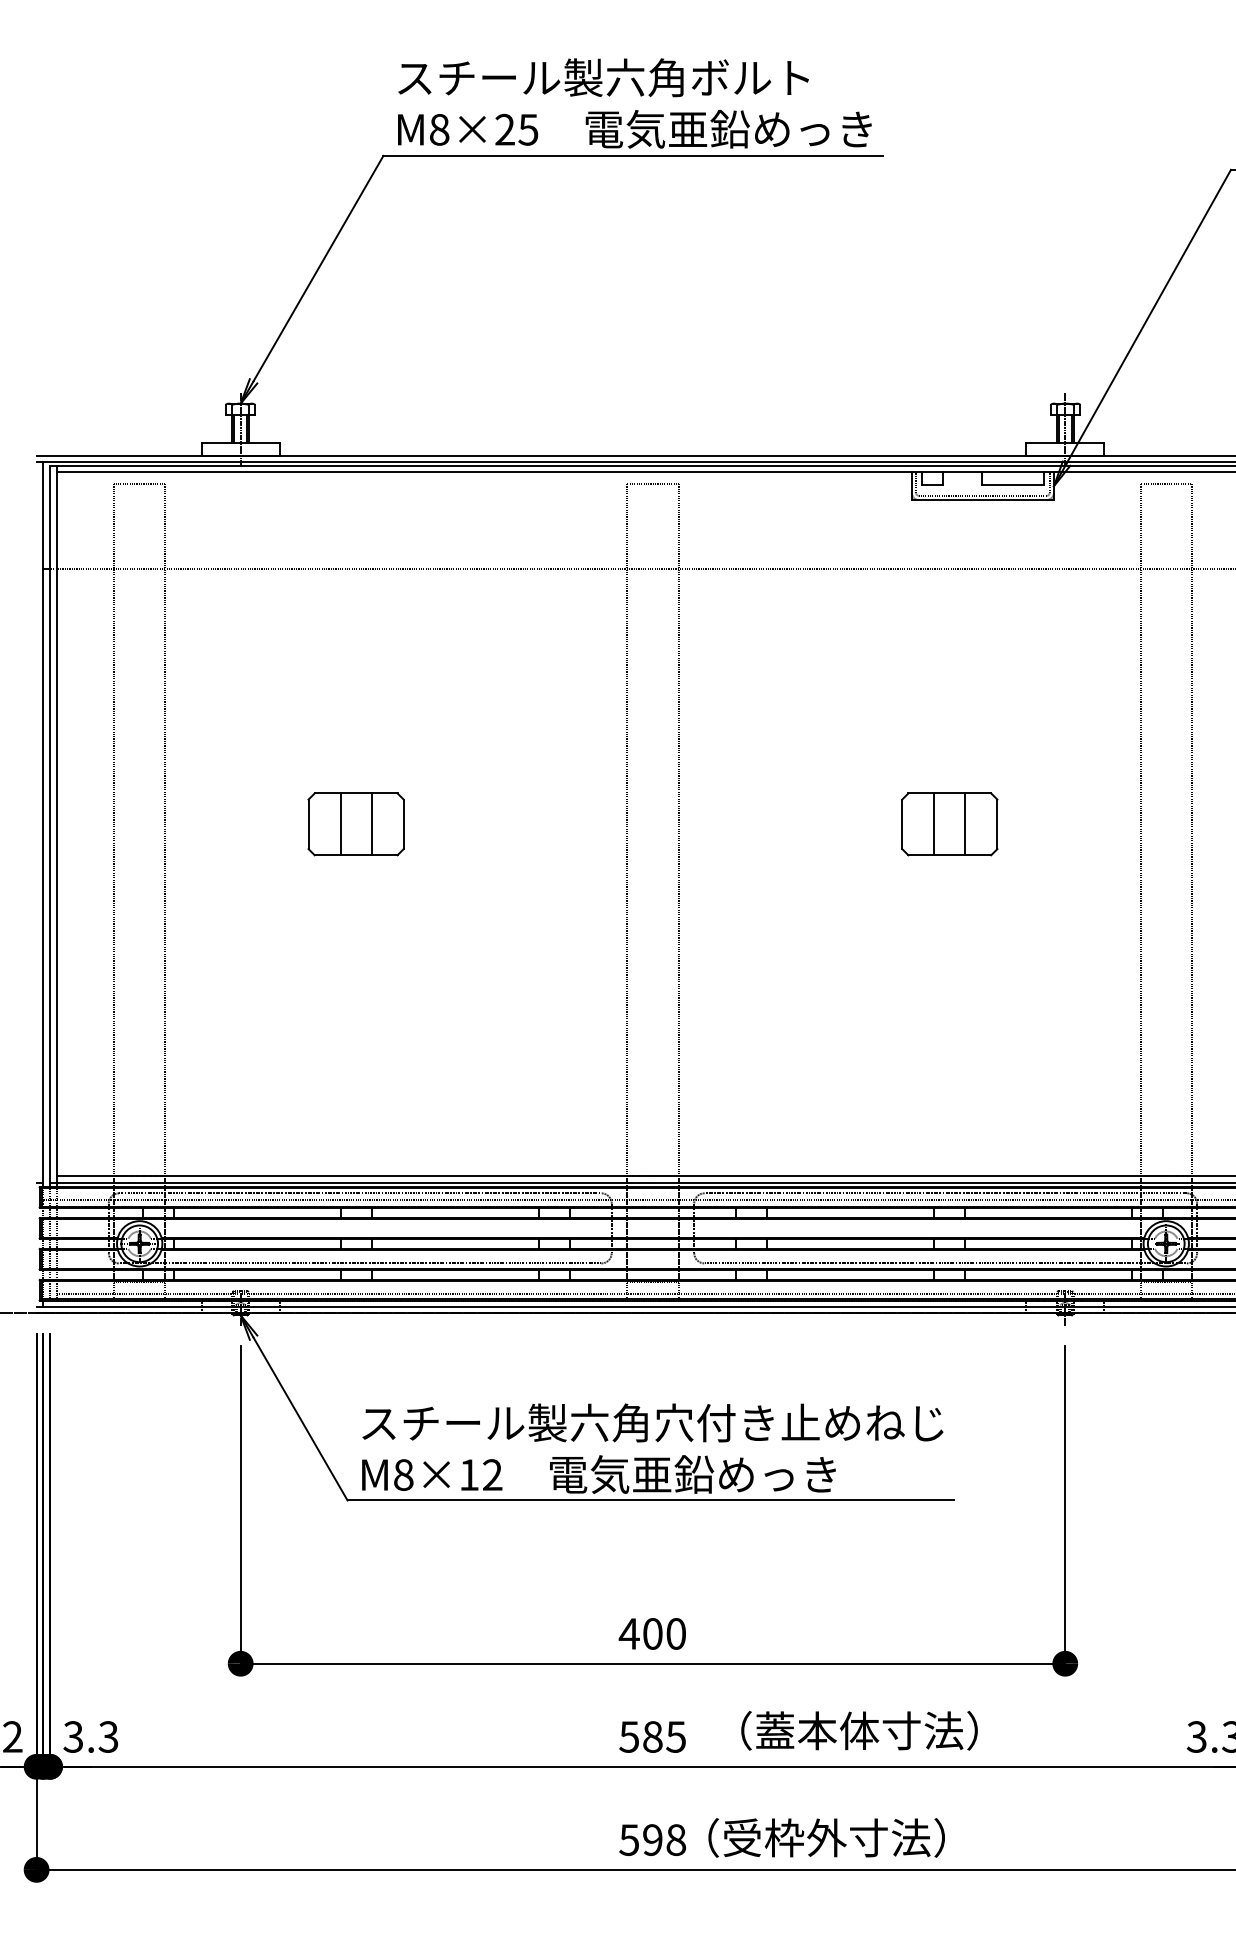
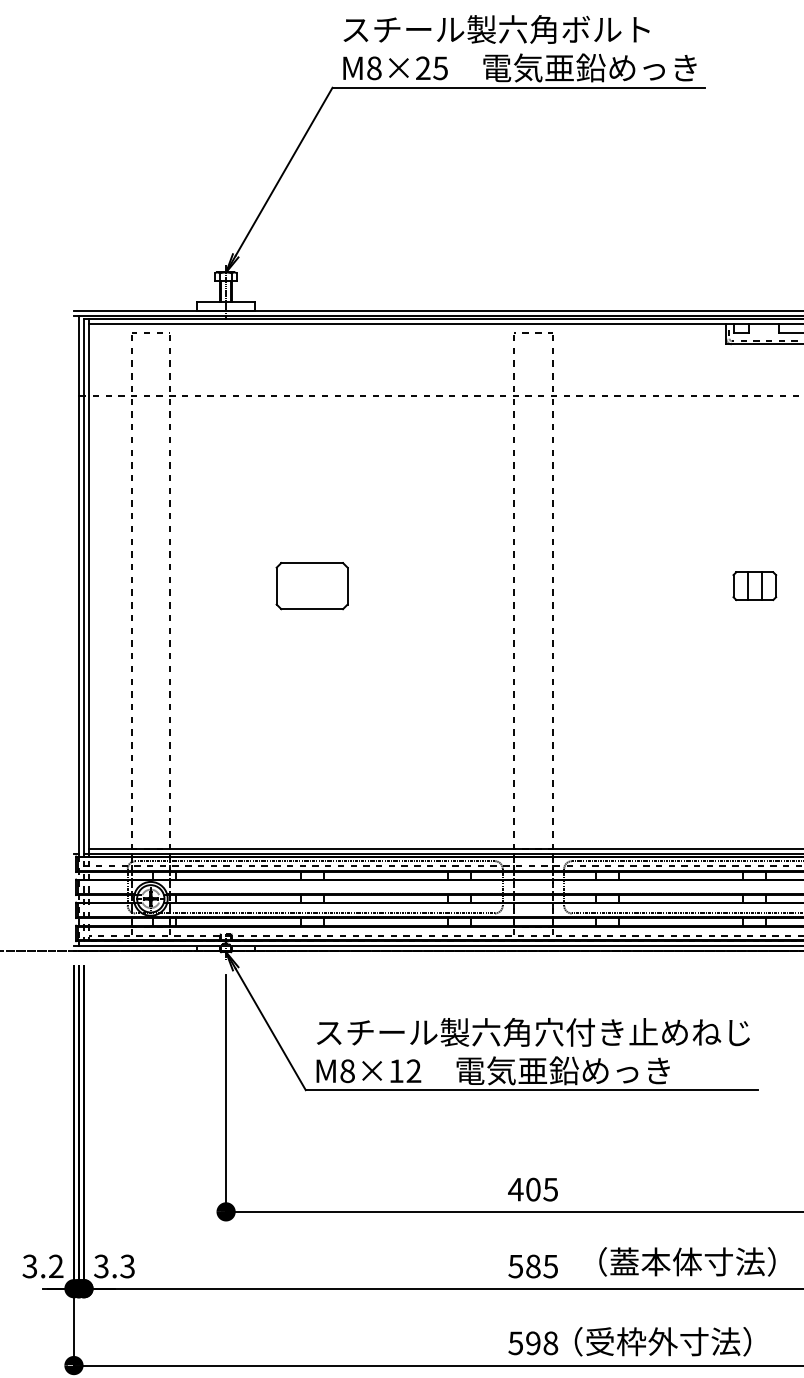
line: (340, 824) -> (300, 586), removed
line: (371, 824) -> (323, 586), removed
part: (949, 824) -> (754, 586), size x0.6
text: (675, 1633) -> (550, 1189), 400 -> 405

